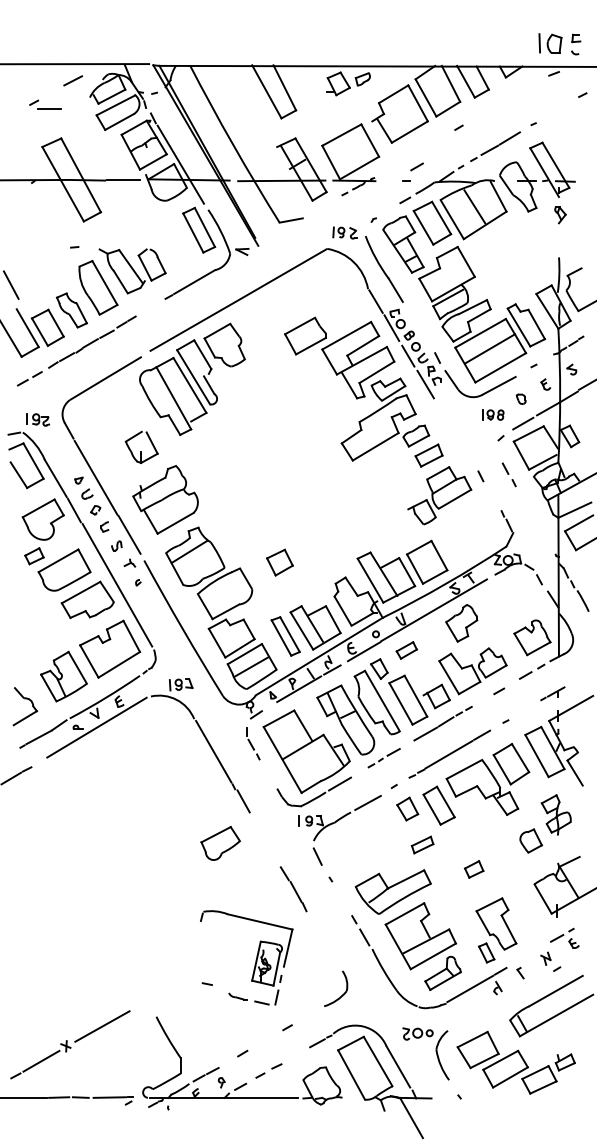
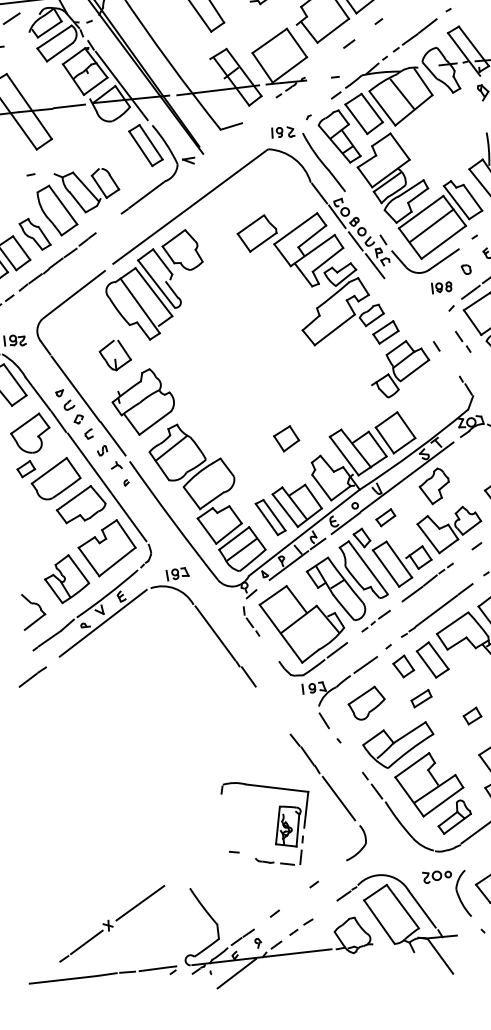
line: (416, 166) -> (348, 43), moved
part: (279, 562) -> (286, 438), moved
part: (220, 843) -> (366, 703), moved
line: (323, 939) -> (338, 797), added
line: (195, 1112) -> (236, 973), added

